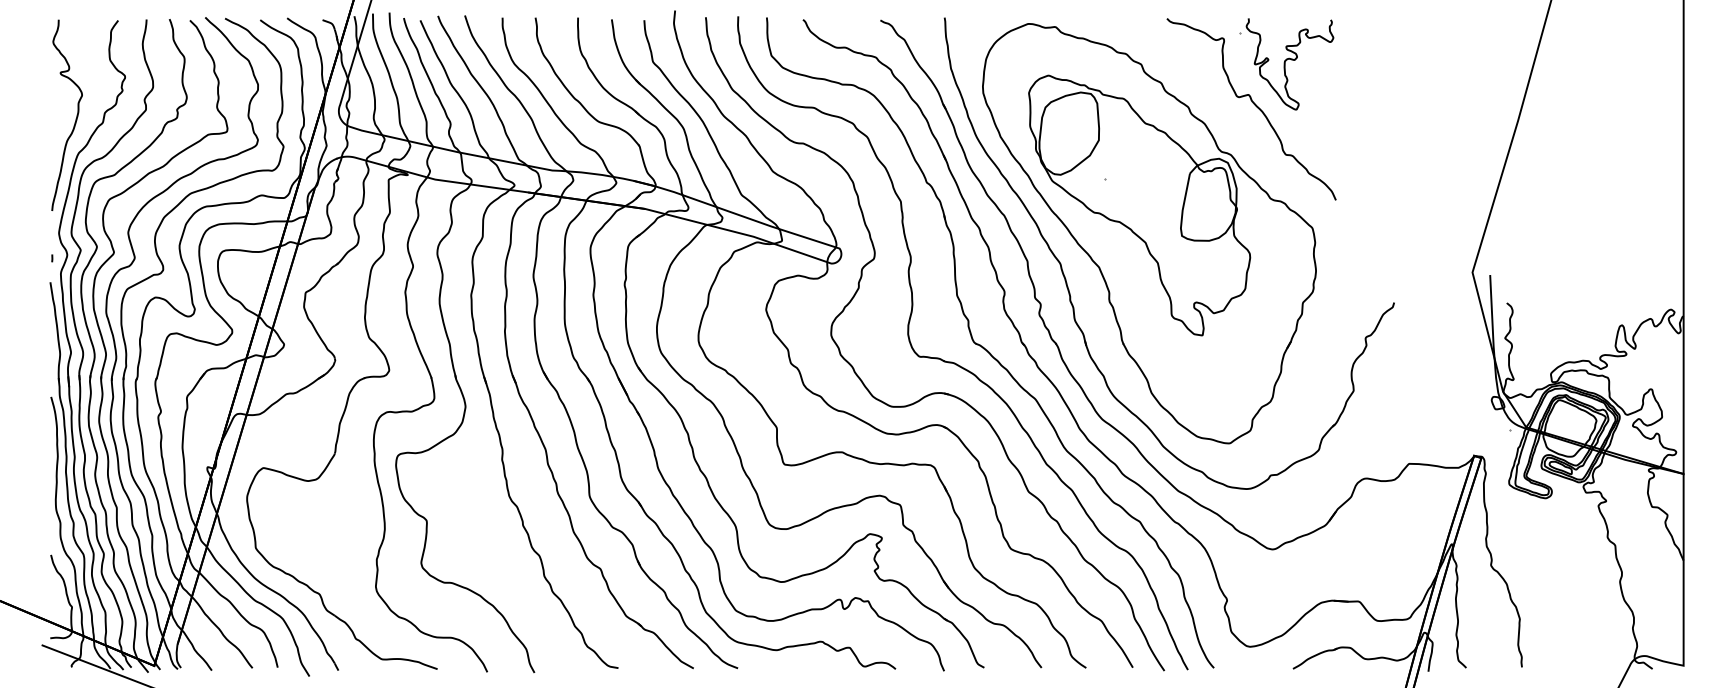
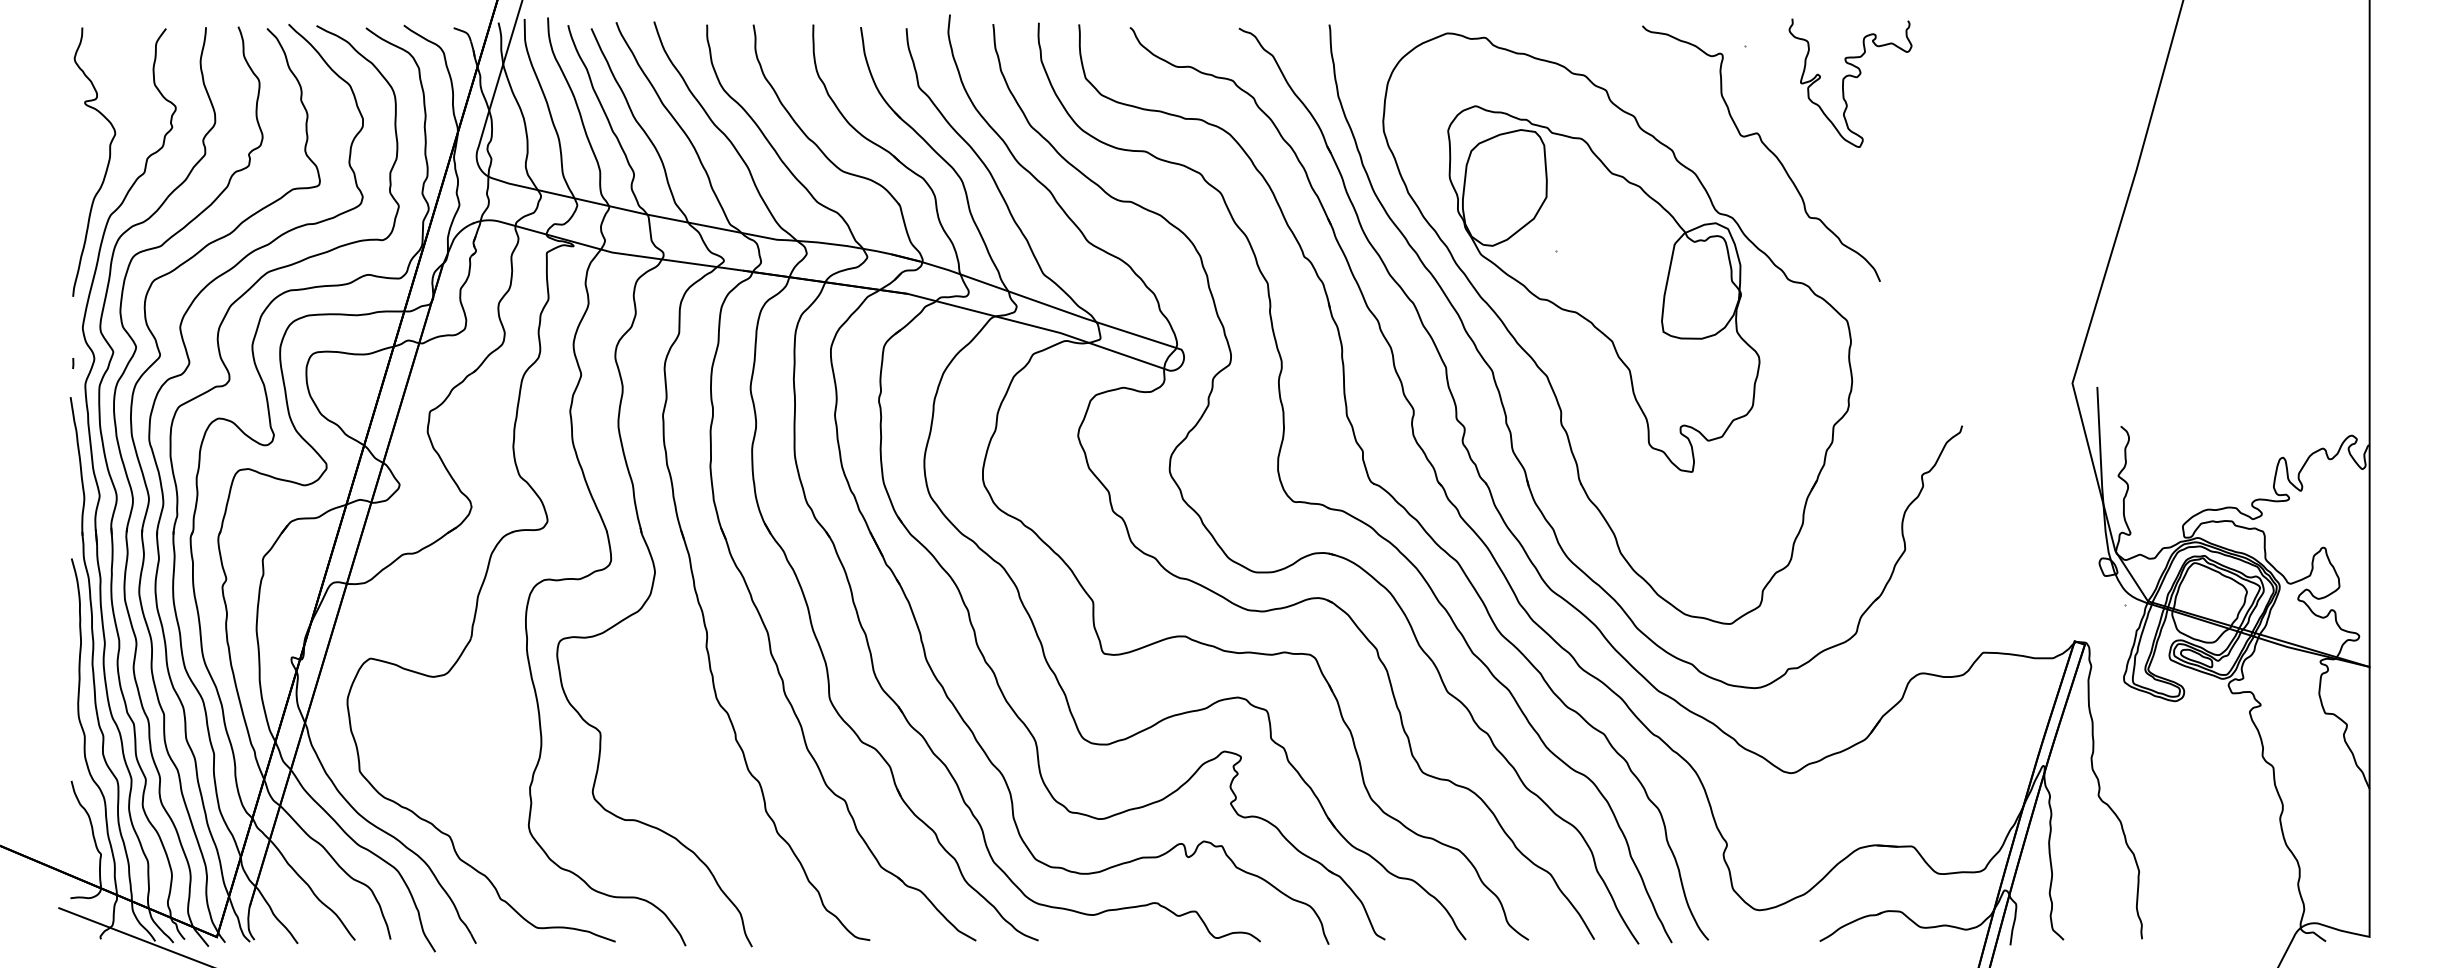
curve: (1291, 60) -> (1852, 77), moved

